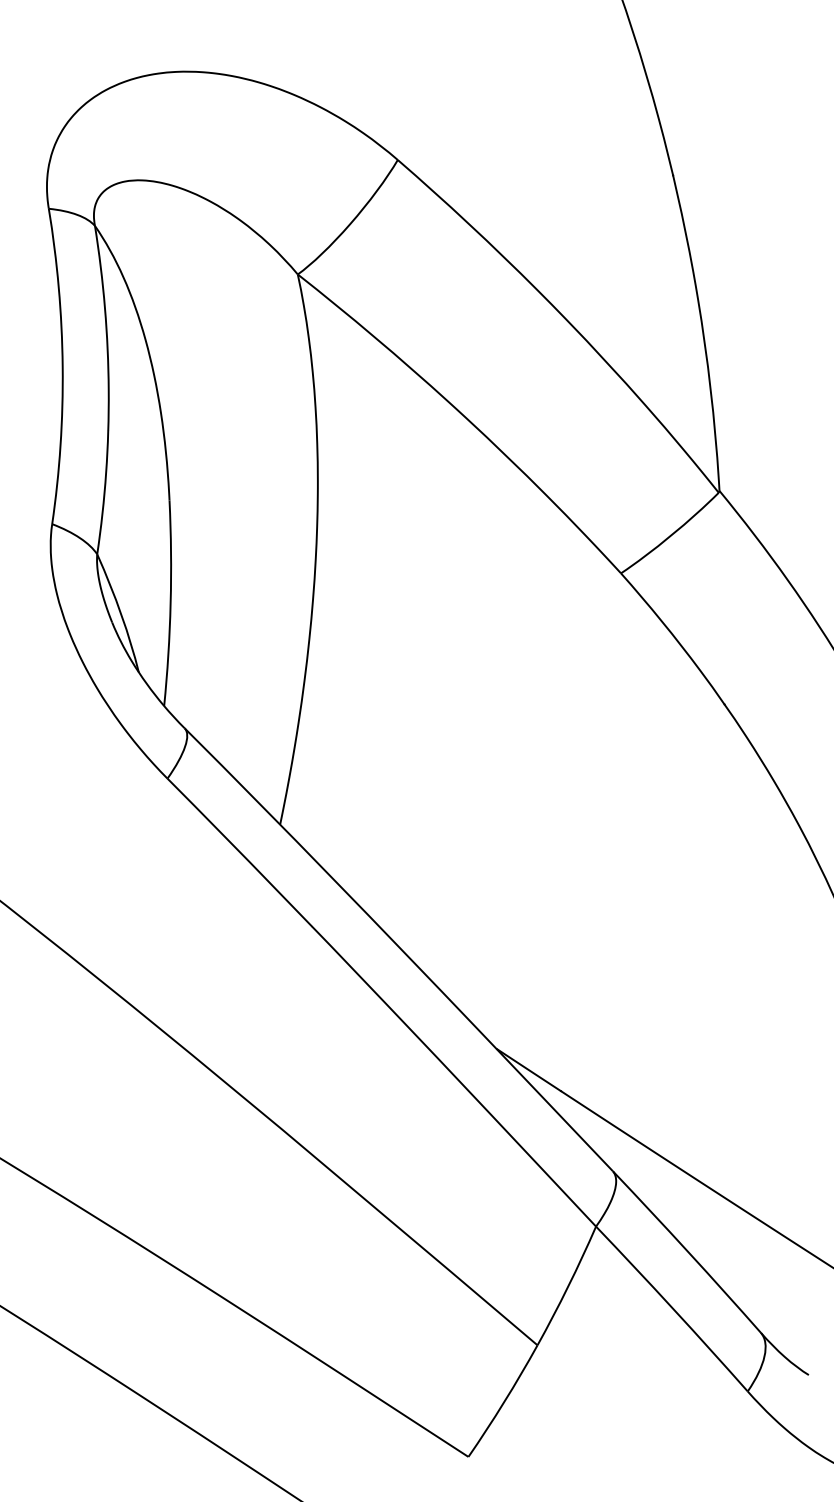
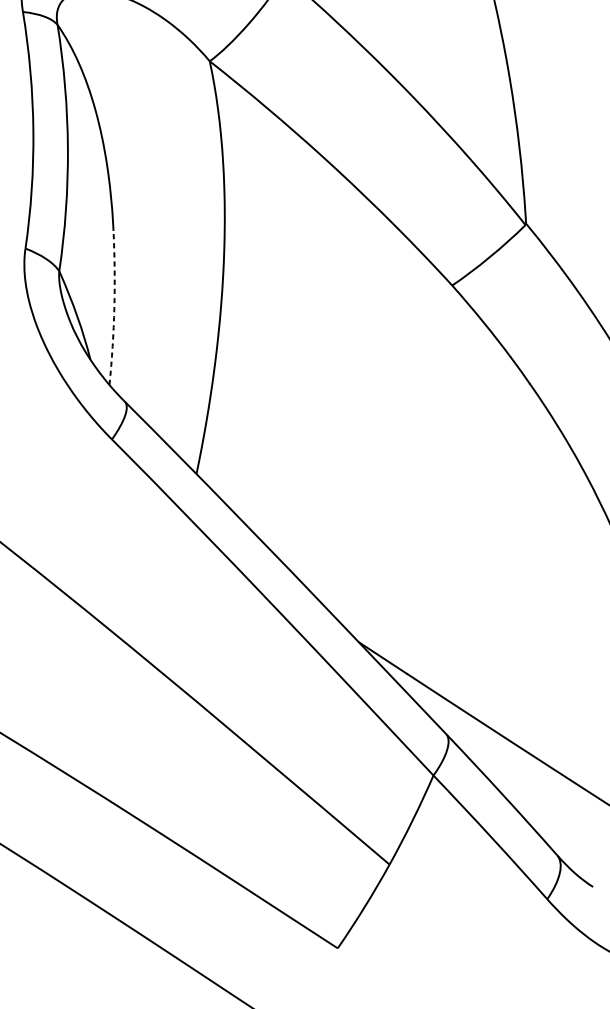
arc: (170, 603) -> (114, 308), solid -> dashed

